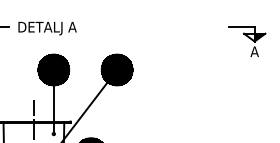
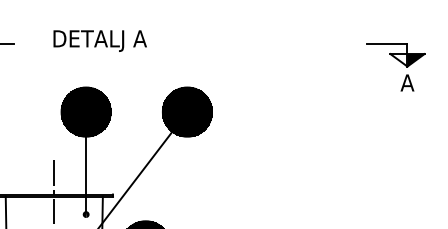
text: (47, 28) -> (100, 40), moved

